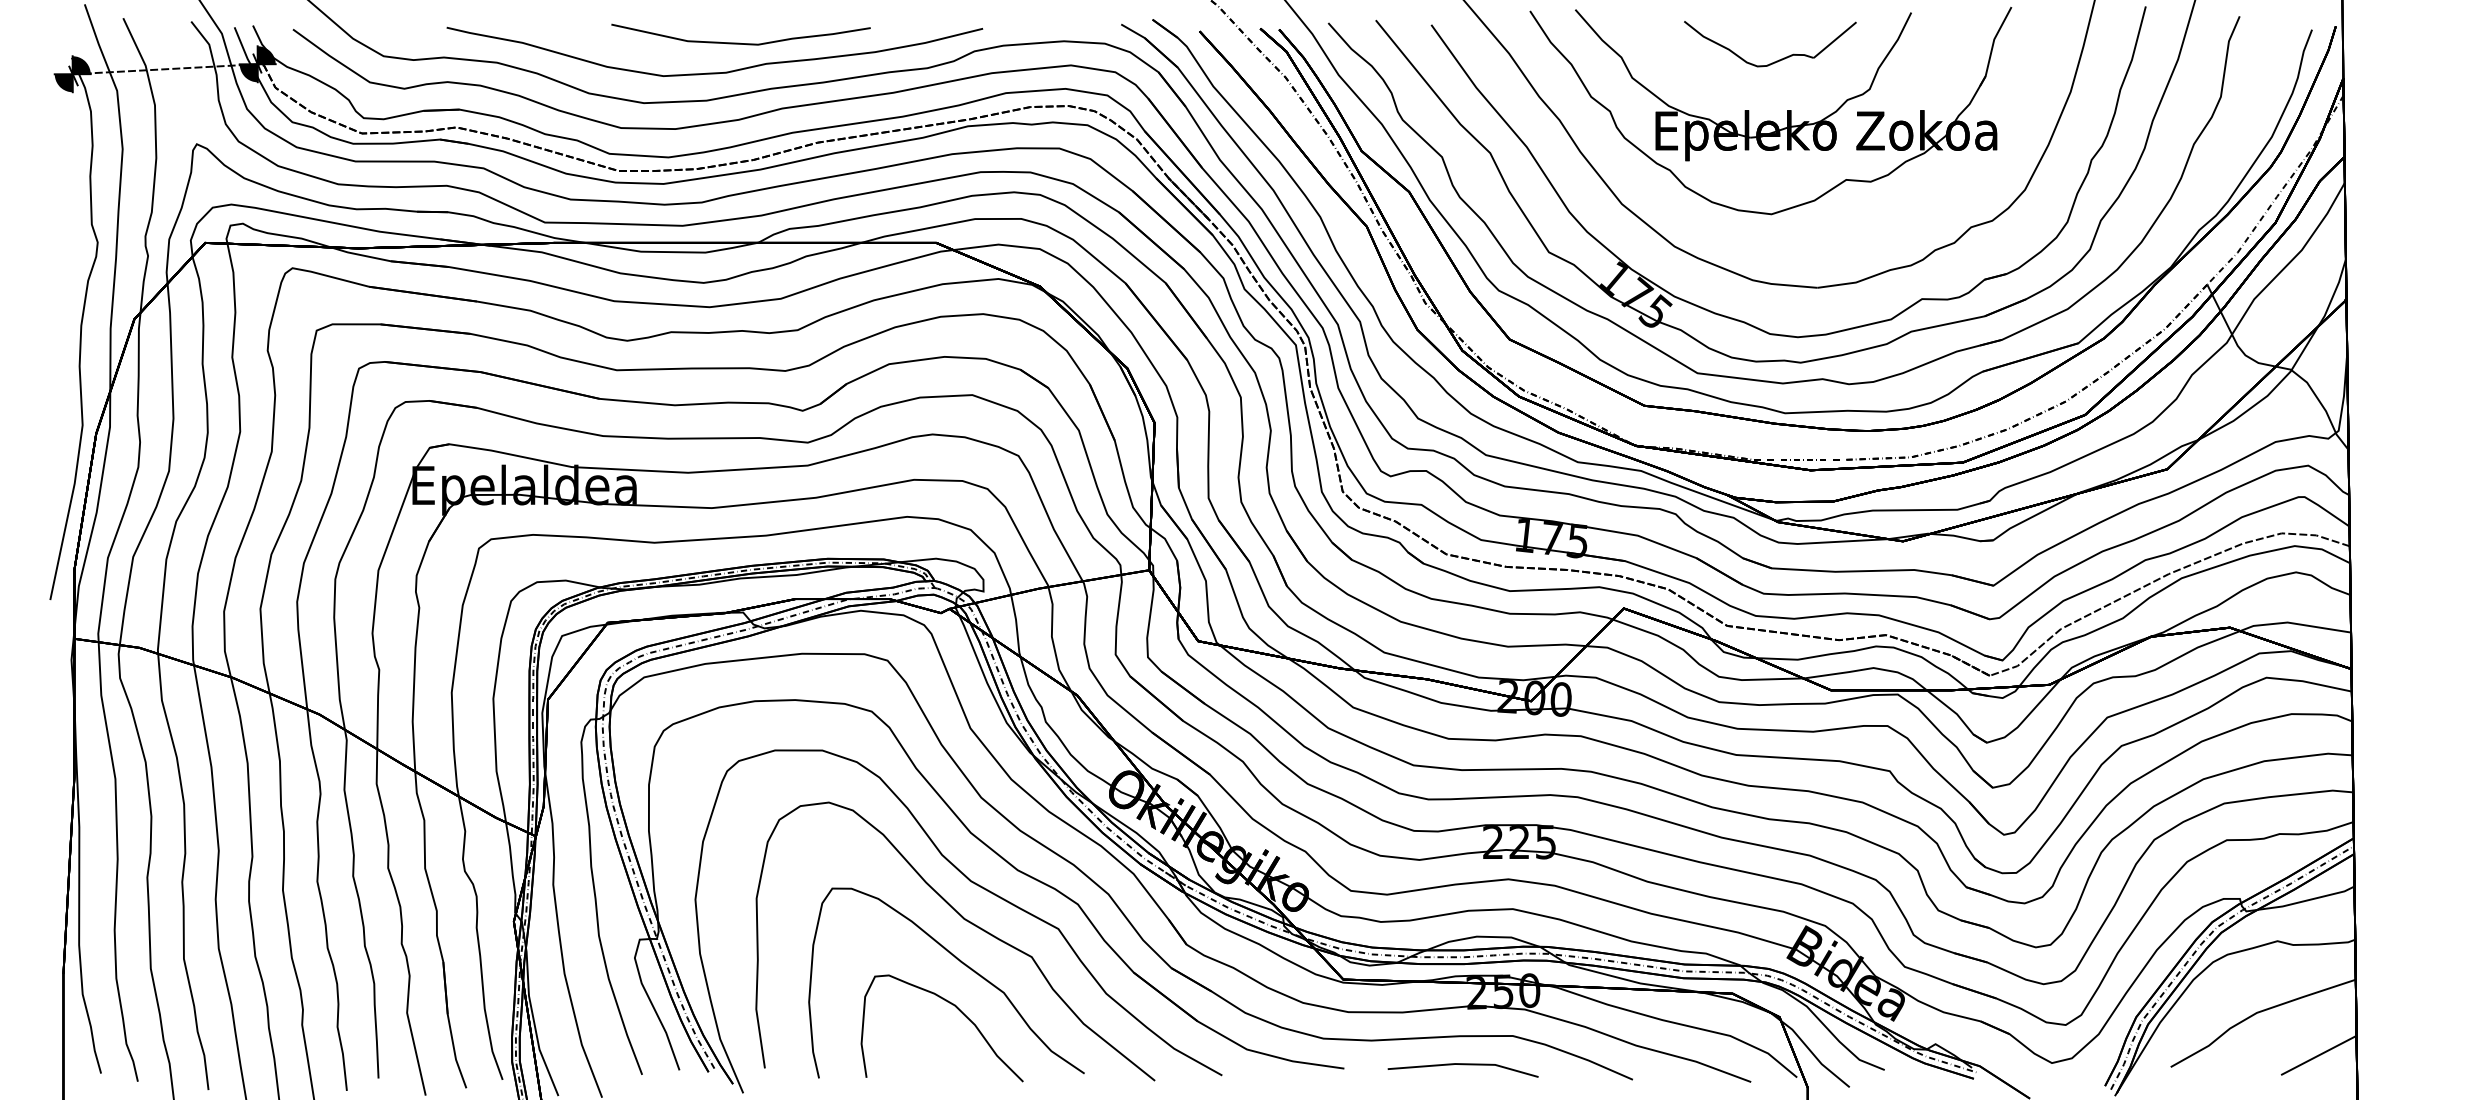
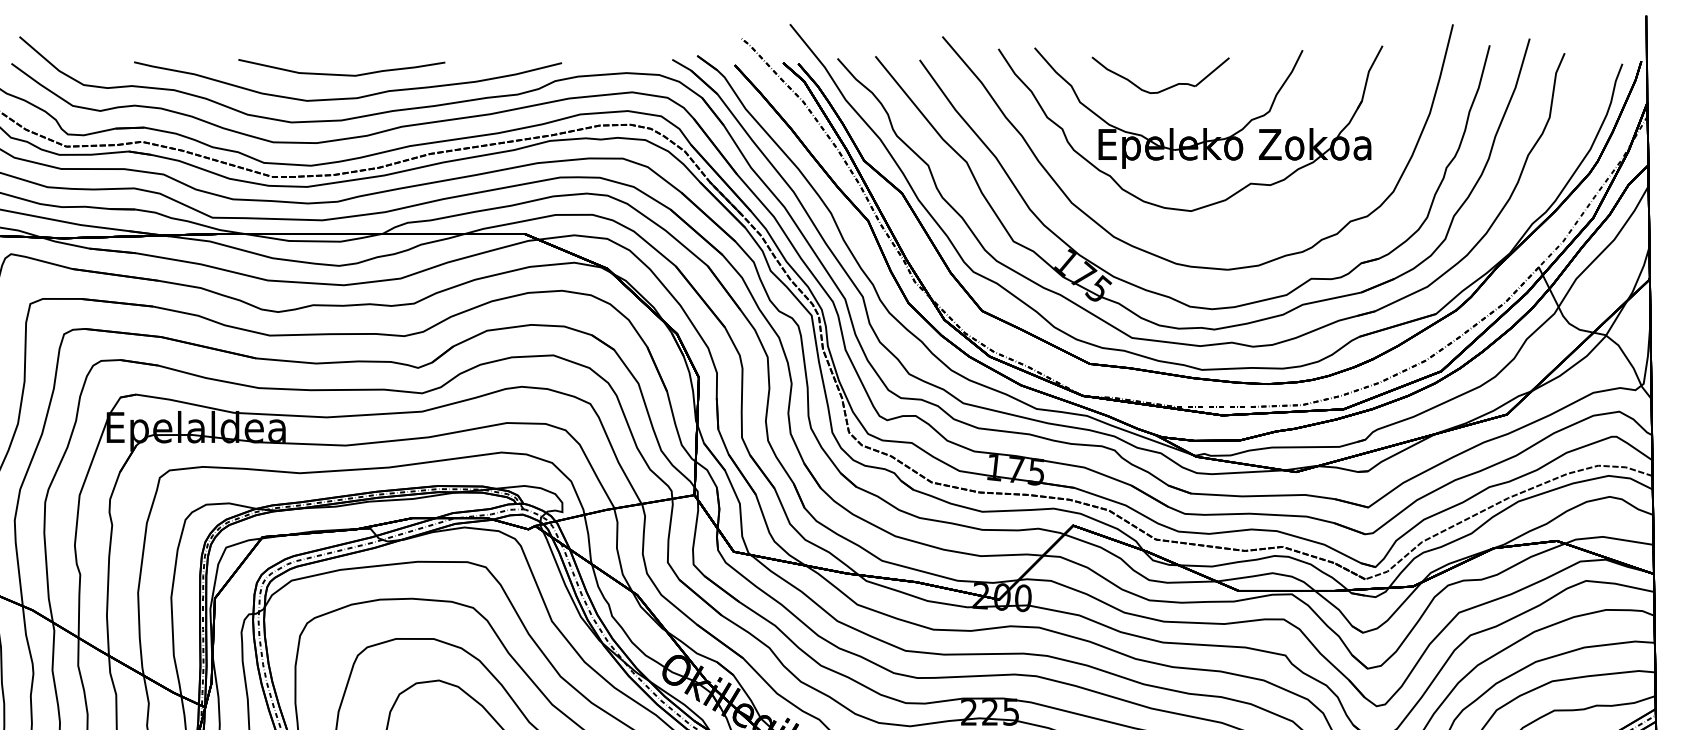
curve: (739, 42) -> (340, 74), moved
part: (1776, 60) -> (1165, 88), moved

